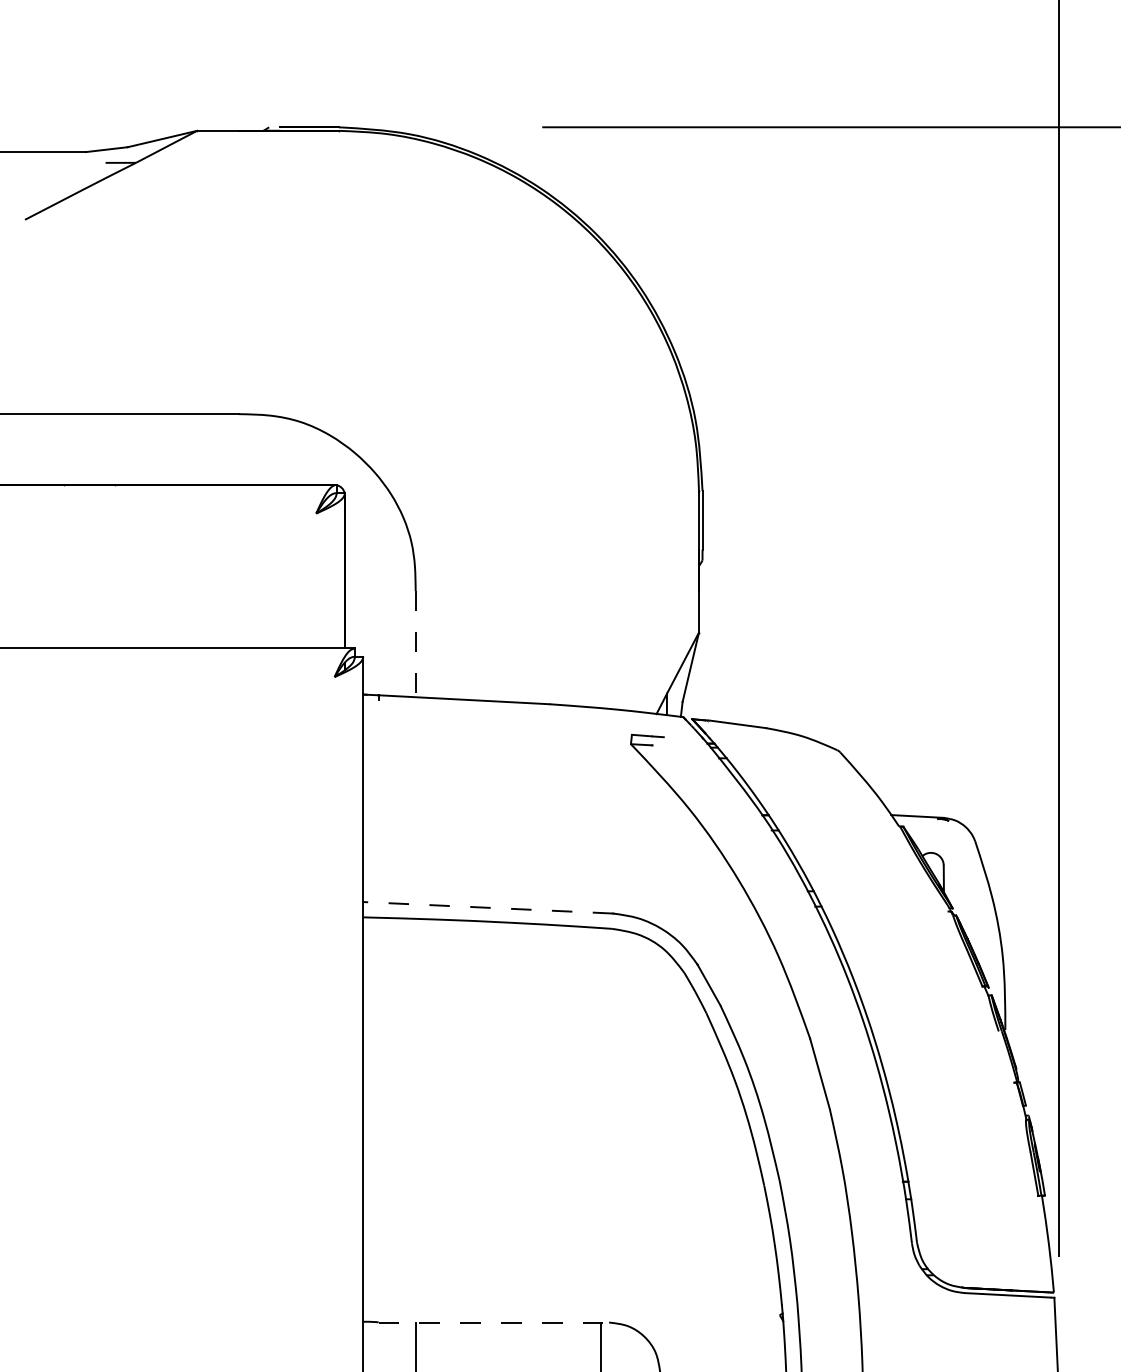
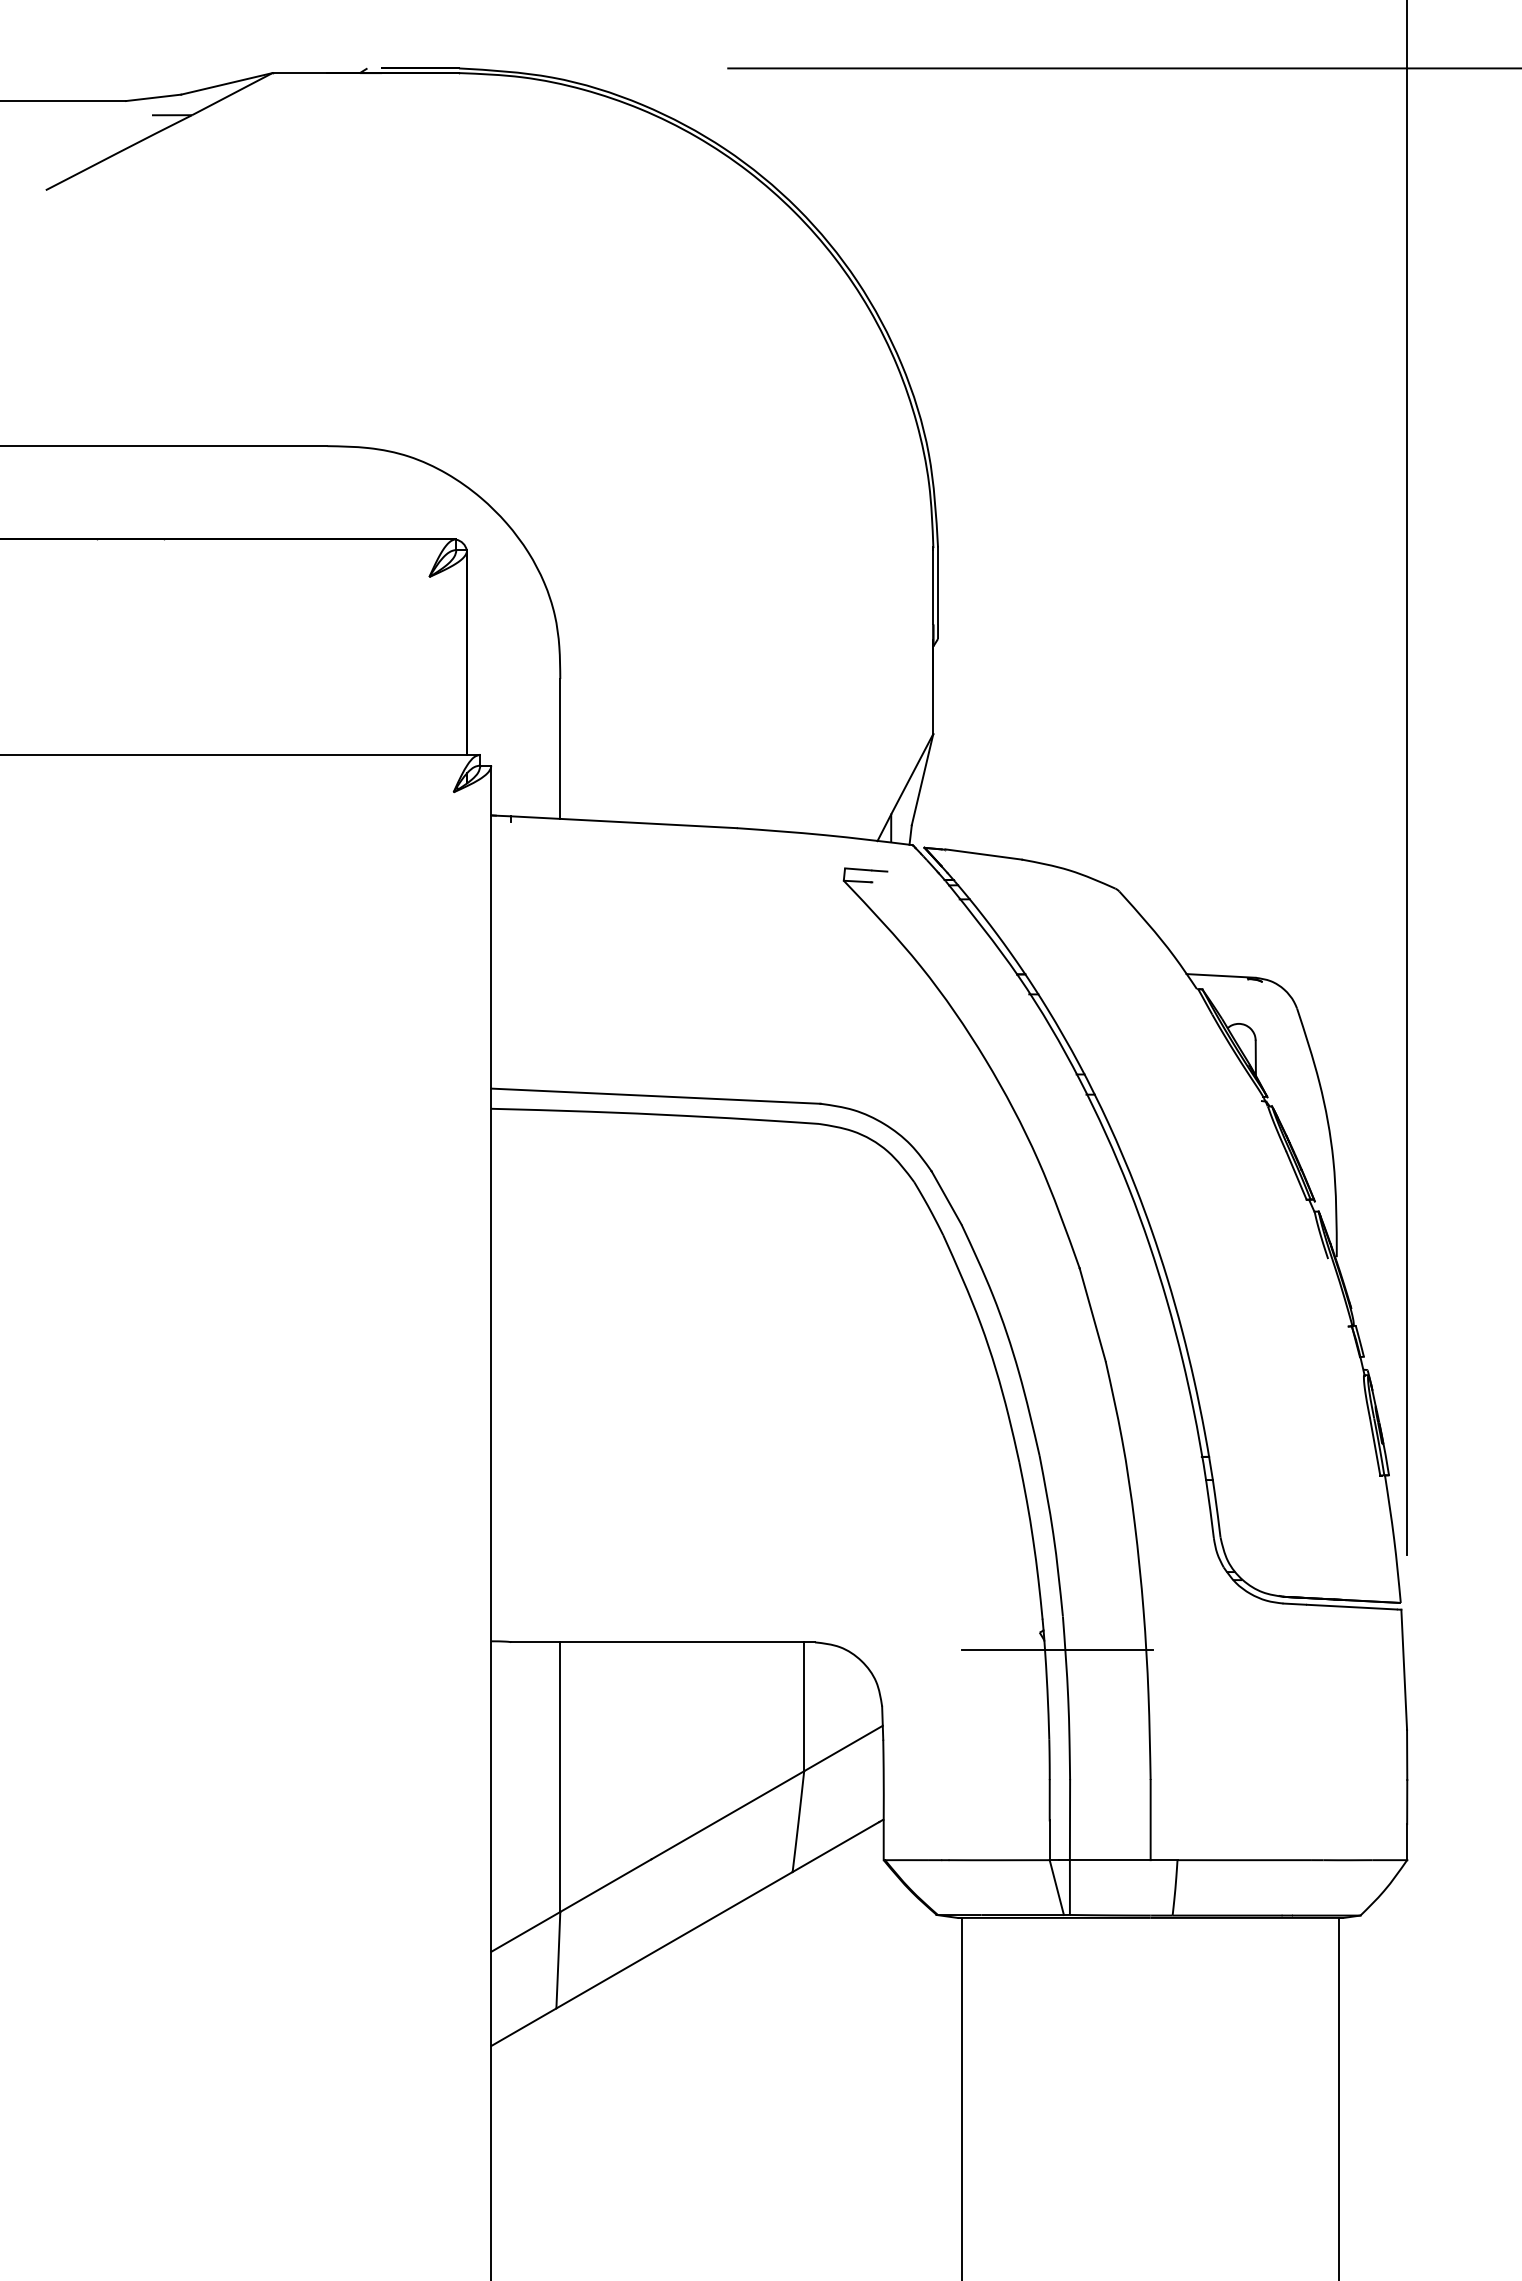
line: (415, 644) -> (560, 749), dashed -> solid
line: (487, 908) -> (655, 1096), dashed -> solid
line: (494, 1322) -> (663, 1642), dashed -> solid
line: (793, 1328) -> (1057, 1650), added

